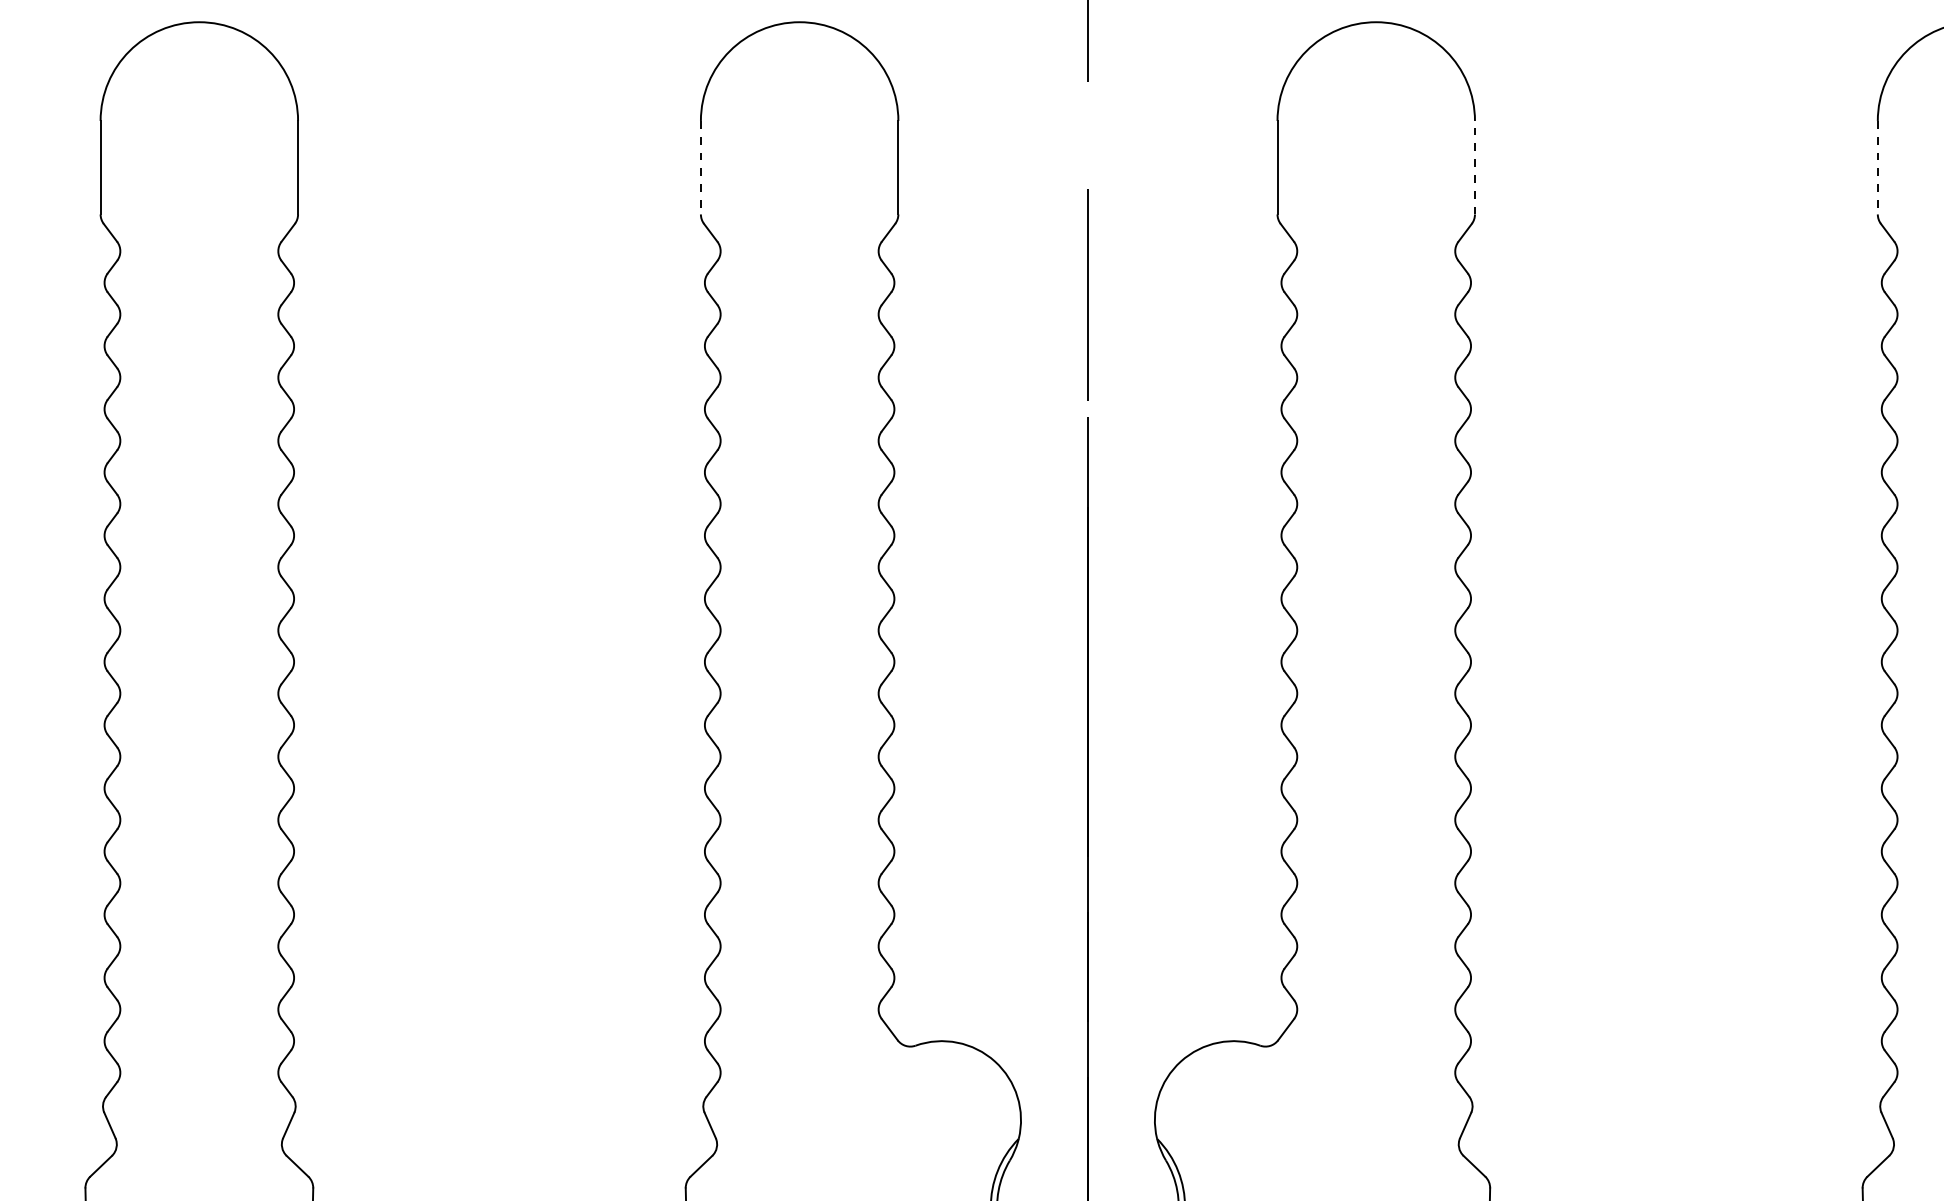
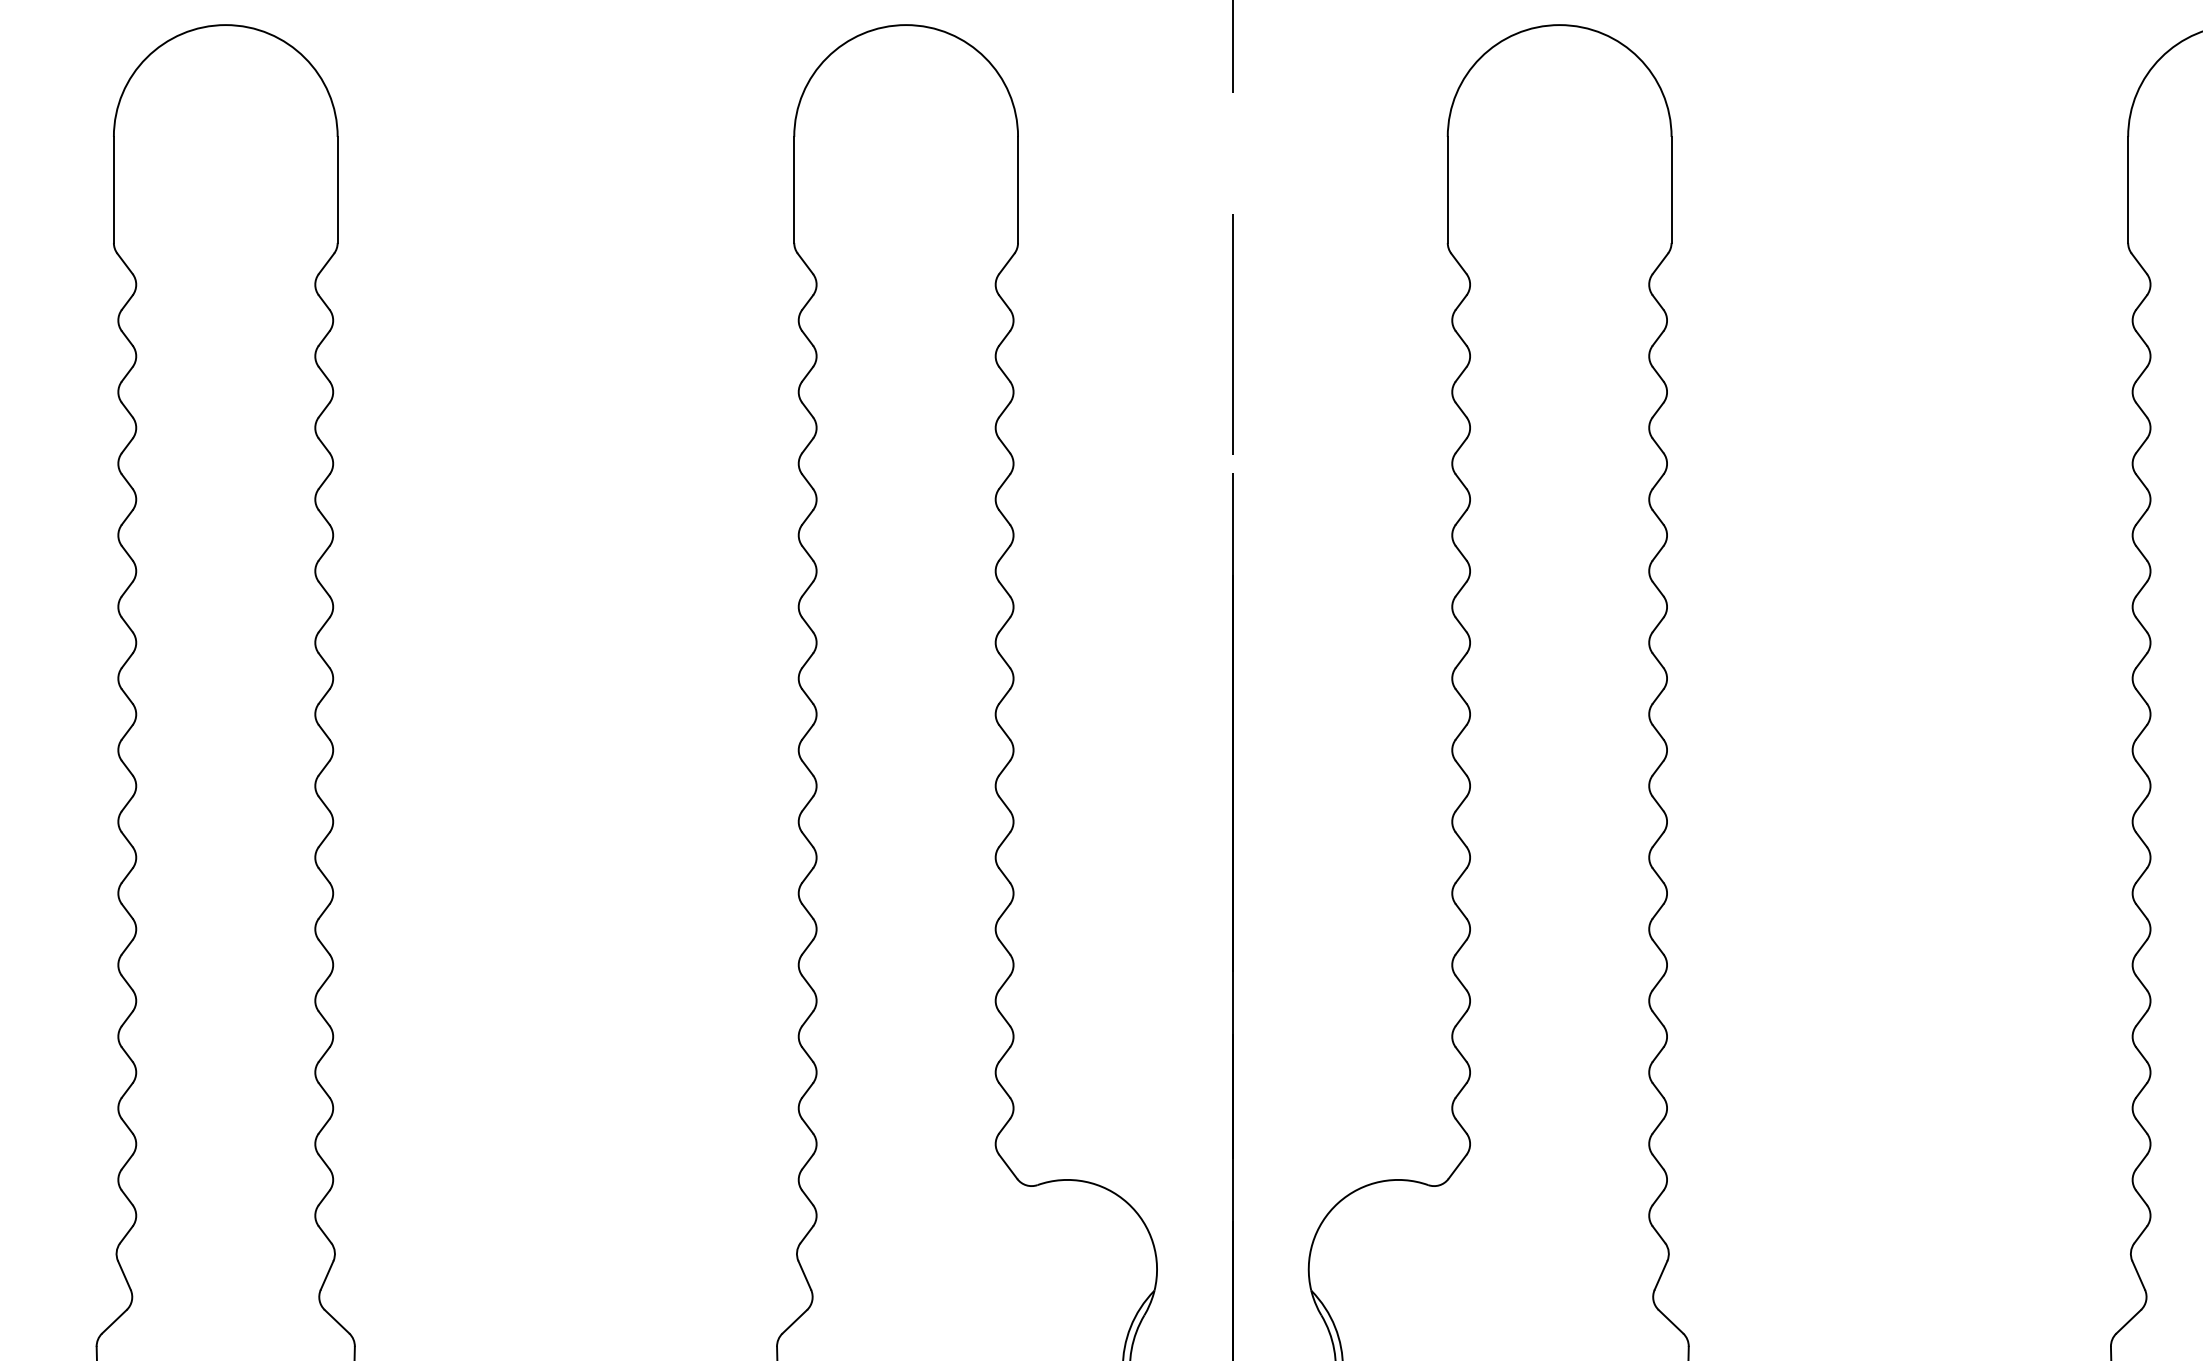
line: (700, 167) -> (793, 189), dashed -> solid
line: (1474, 167) -> (1671, 189), dashed -> solid
line: (1877, 167) -> (2127, 189), dashed -> solid

